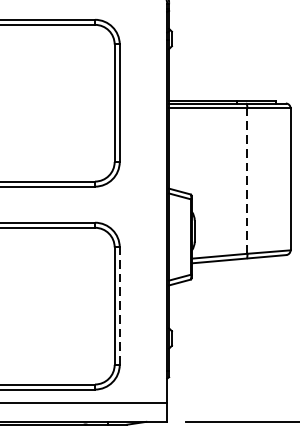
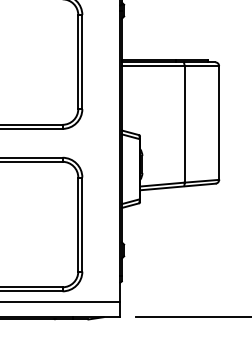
line: (247, 179) -> (184, 123), dashed -> solid
line: (119, 306) -> (82, 224), dashed -> solid

